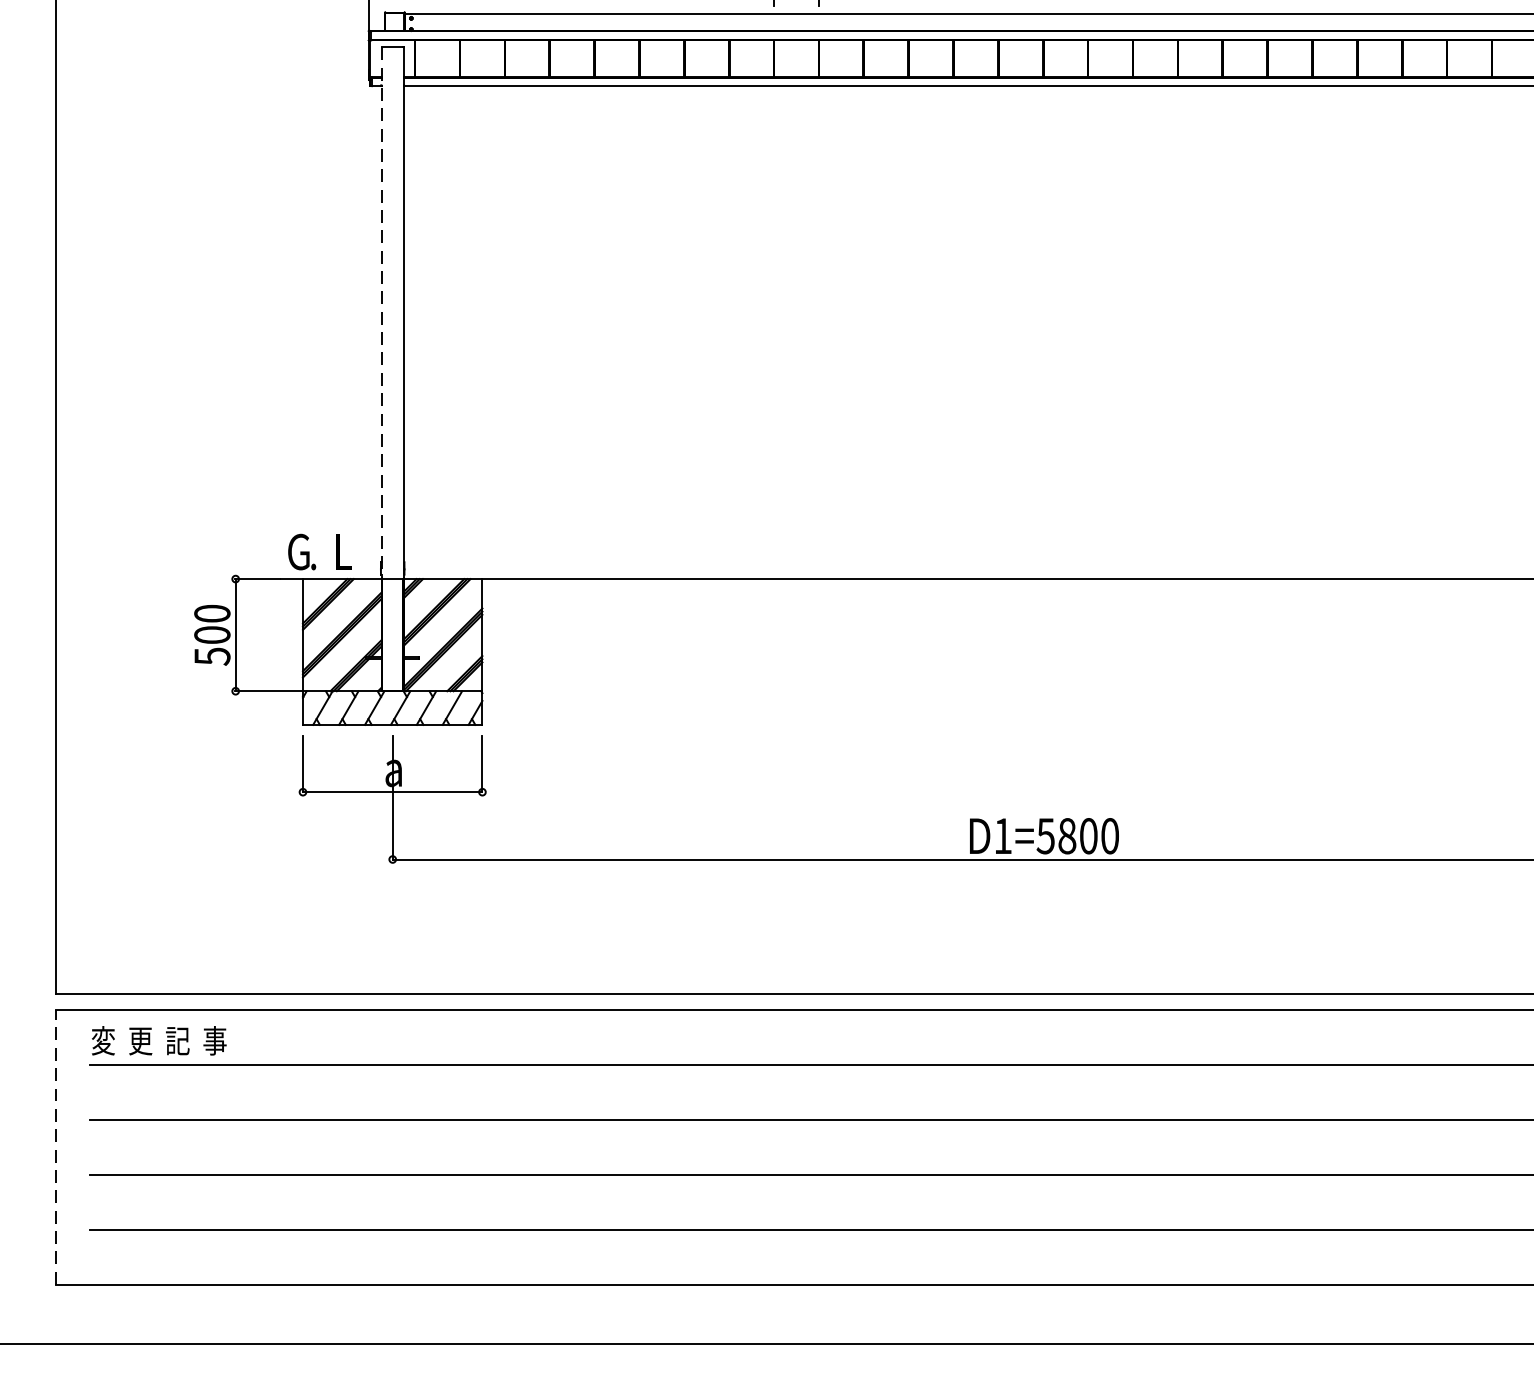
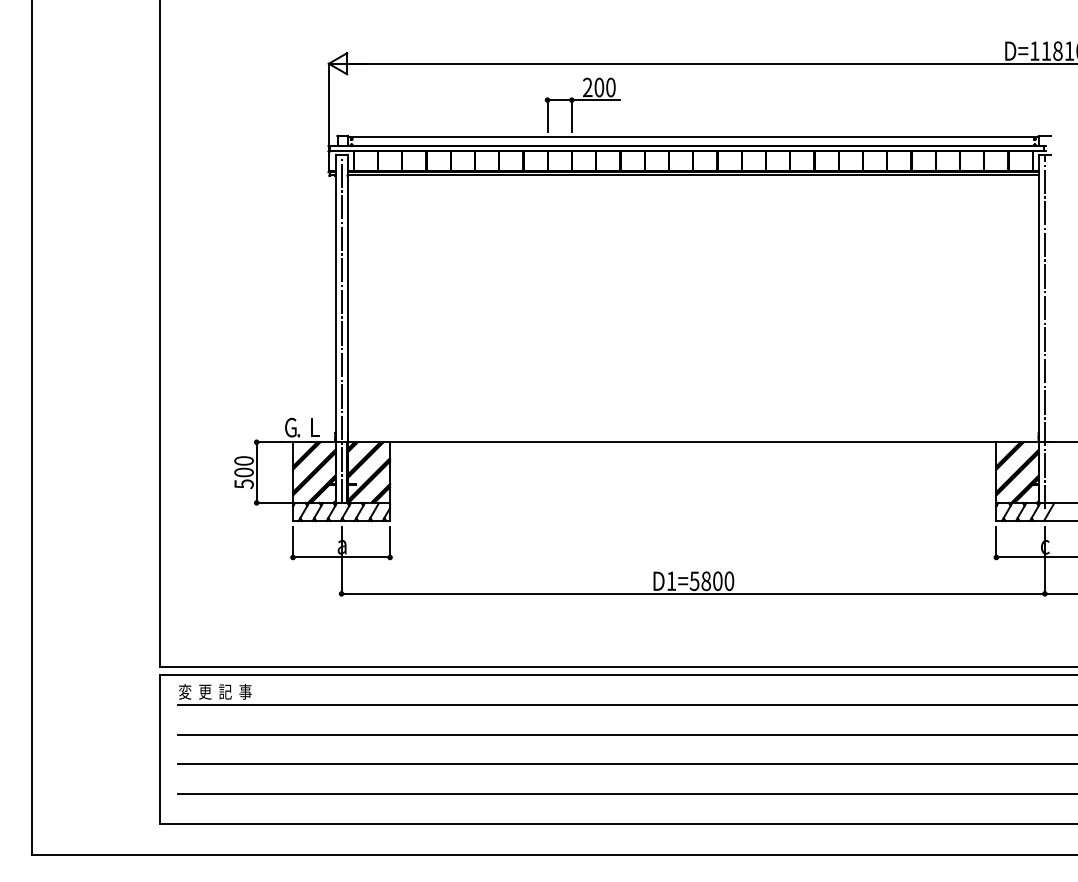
line: (381, 313) -> (335, 298), dashed -> solid
line: (392, 368) -> (341, 328), added
line: (55, 1145) -> (159, 748), dashed -> solid

